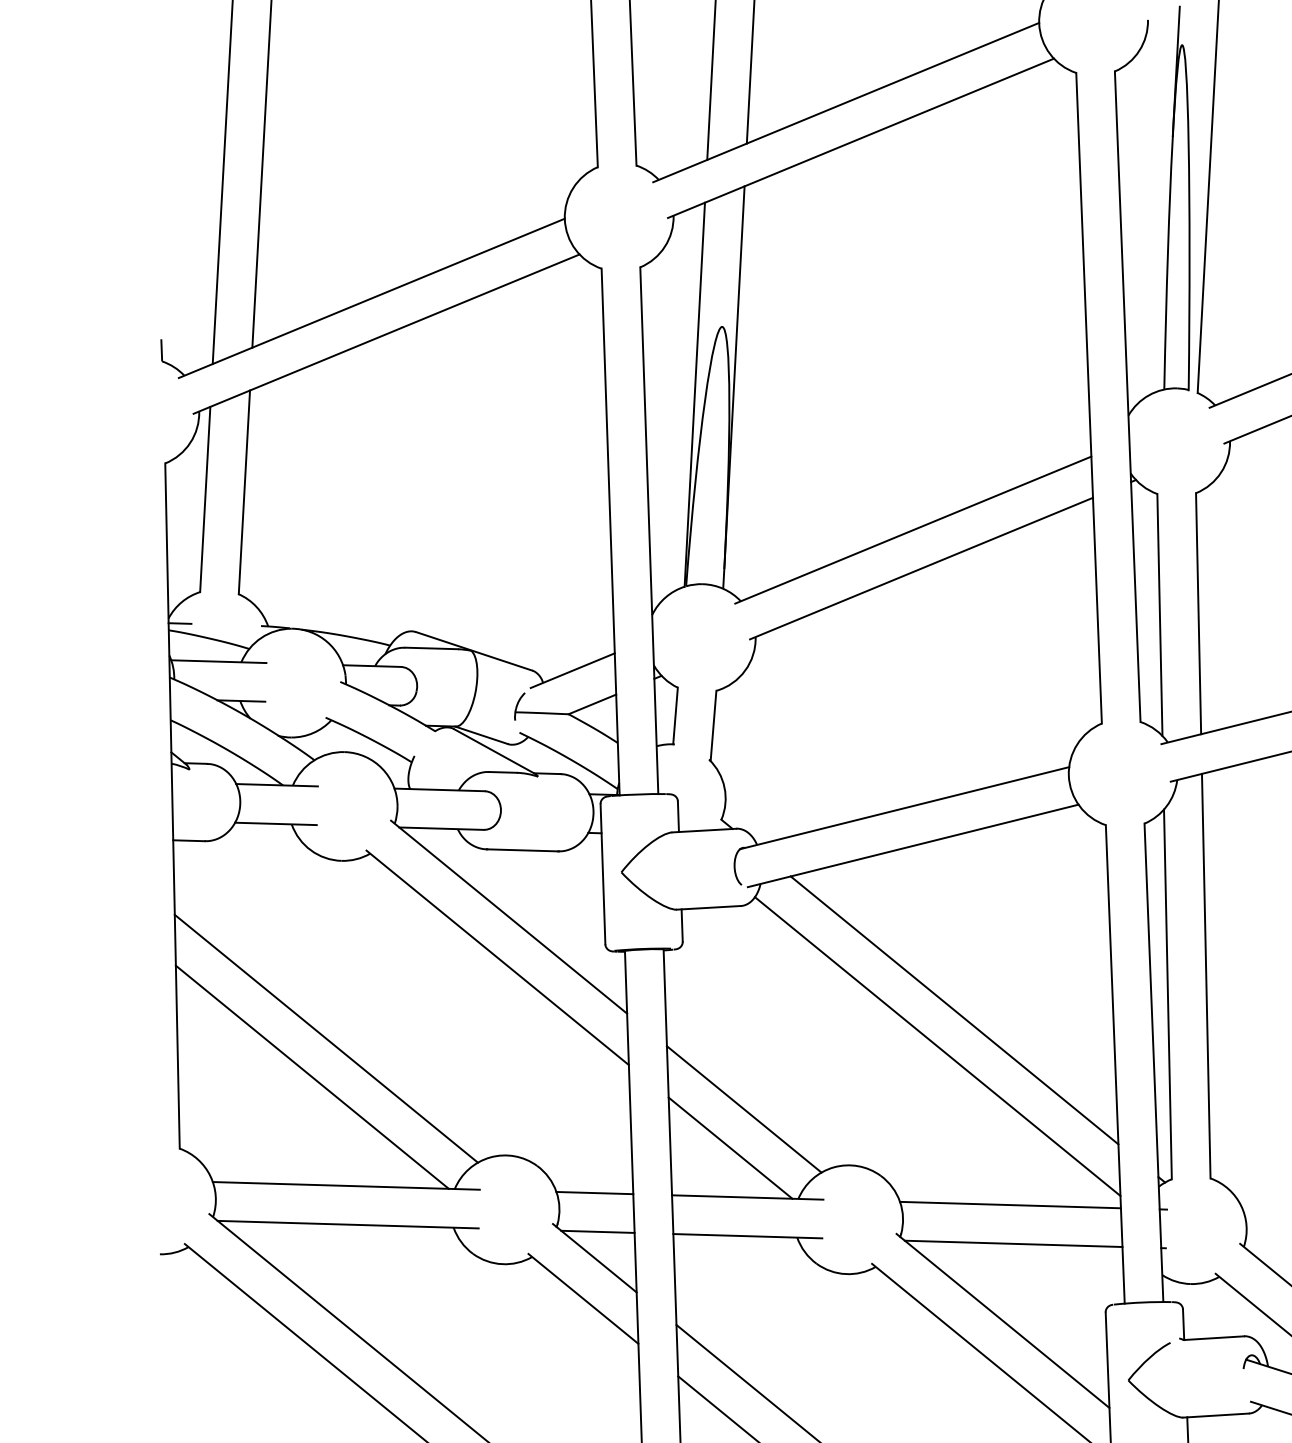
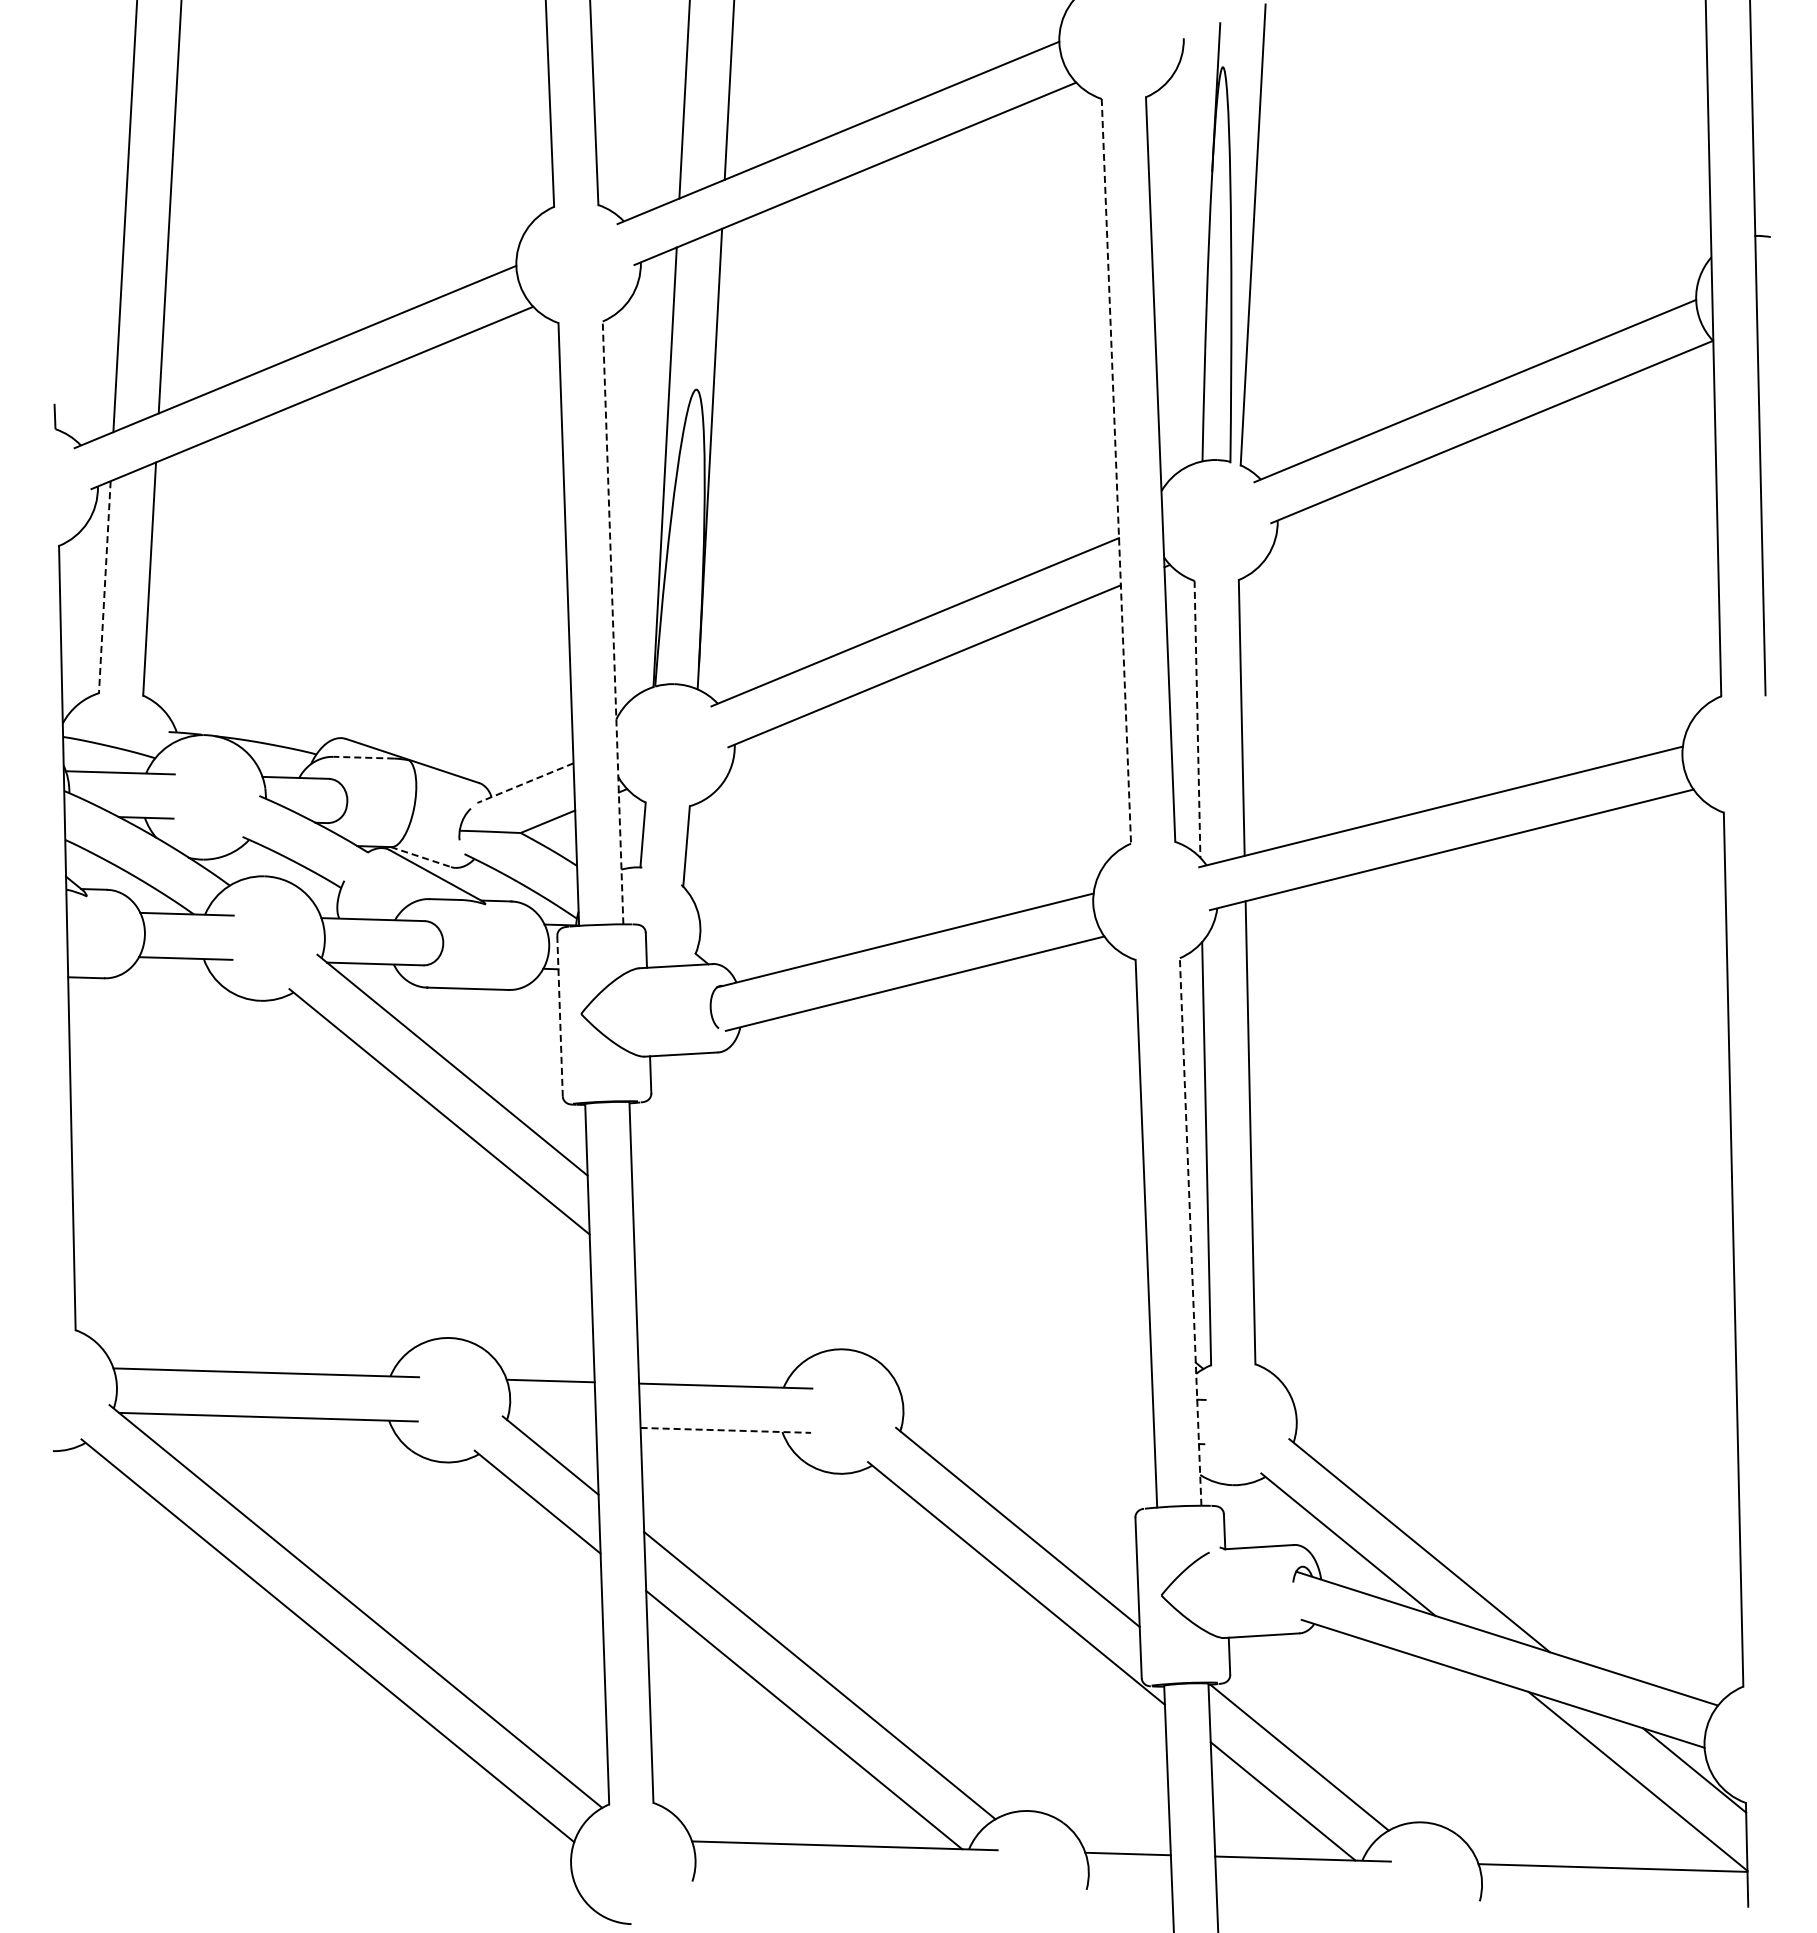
line: (1089, 398) -> (1116, 471), solid -> dashed
line: (204, 499) -> (104, 587), solid -> dashed
line: (649, 530) -> (613, 622), solid -> dashed
line: (1159, 615) -> (1197, 719), solid -> dashed
line: (179, 622) -> (75, 728), removed
line: (431, 648) -> (363, 757), solid -> dashed
line: (572, 671) -> (525, 783), solid -> dashed
line: (481, 735) -> (420, 857), solid -> dashed
line: (603, 874) -> (560, 1016), solid -> dashed
line: (953, 1009) -> (961, 1171), removed
line: (325, 1038) -> (242, 1204), removed
line: (937, 1046) -> (942, 1213), removed
line: (1153, 1062) -> (1190, 1231), solid -> dashed
line: (312, 1077) -> (227, 1248), removed
line: (744, 1108) -> (721, 1284), removed
line: (730, 1148) -> (705, 1329), removed
line: (1010, 1204) -> (1026, 1394), removed
line: (598, 1231) -> (554, 1425), removed
line: (748, 1236) -> (726, 1430), solid -> dashed
line: (1013, 1243) -> (1029, 1438), removed

